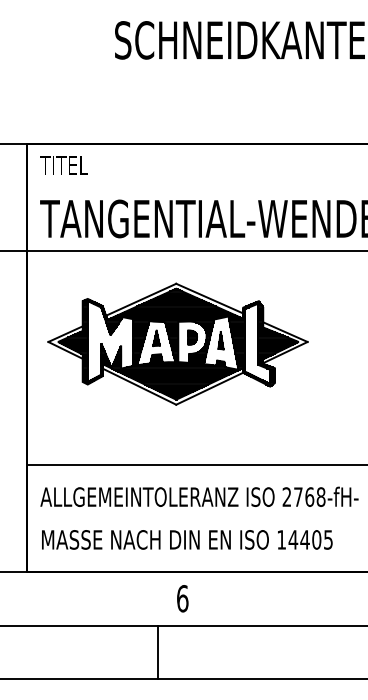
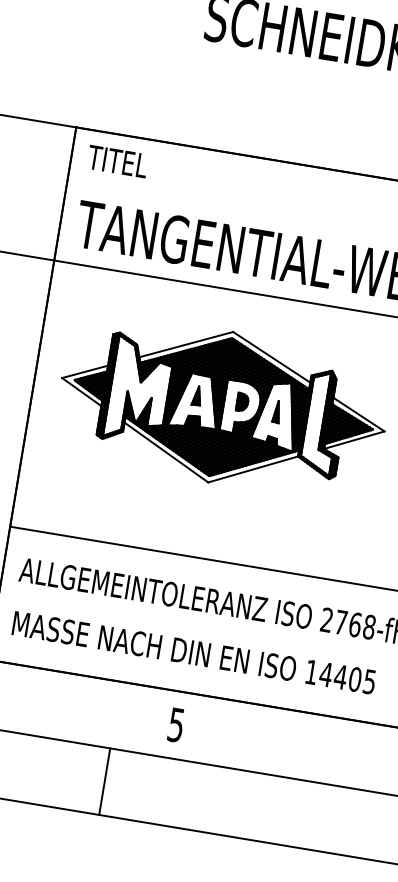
text: (182, 598) -> (176, 724), 6 -> 5
line: (158, 652) -> (105, 782), moved

